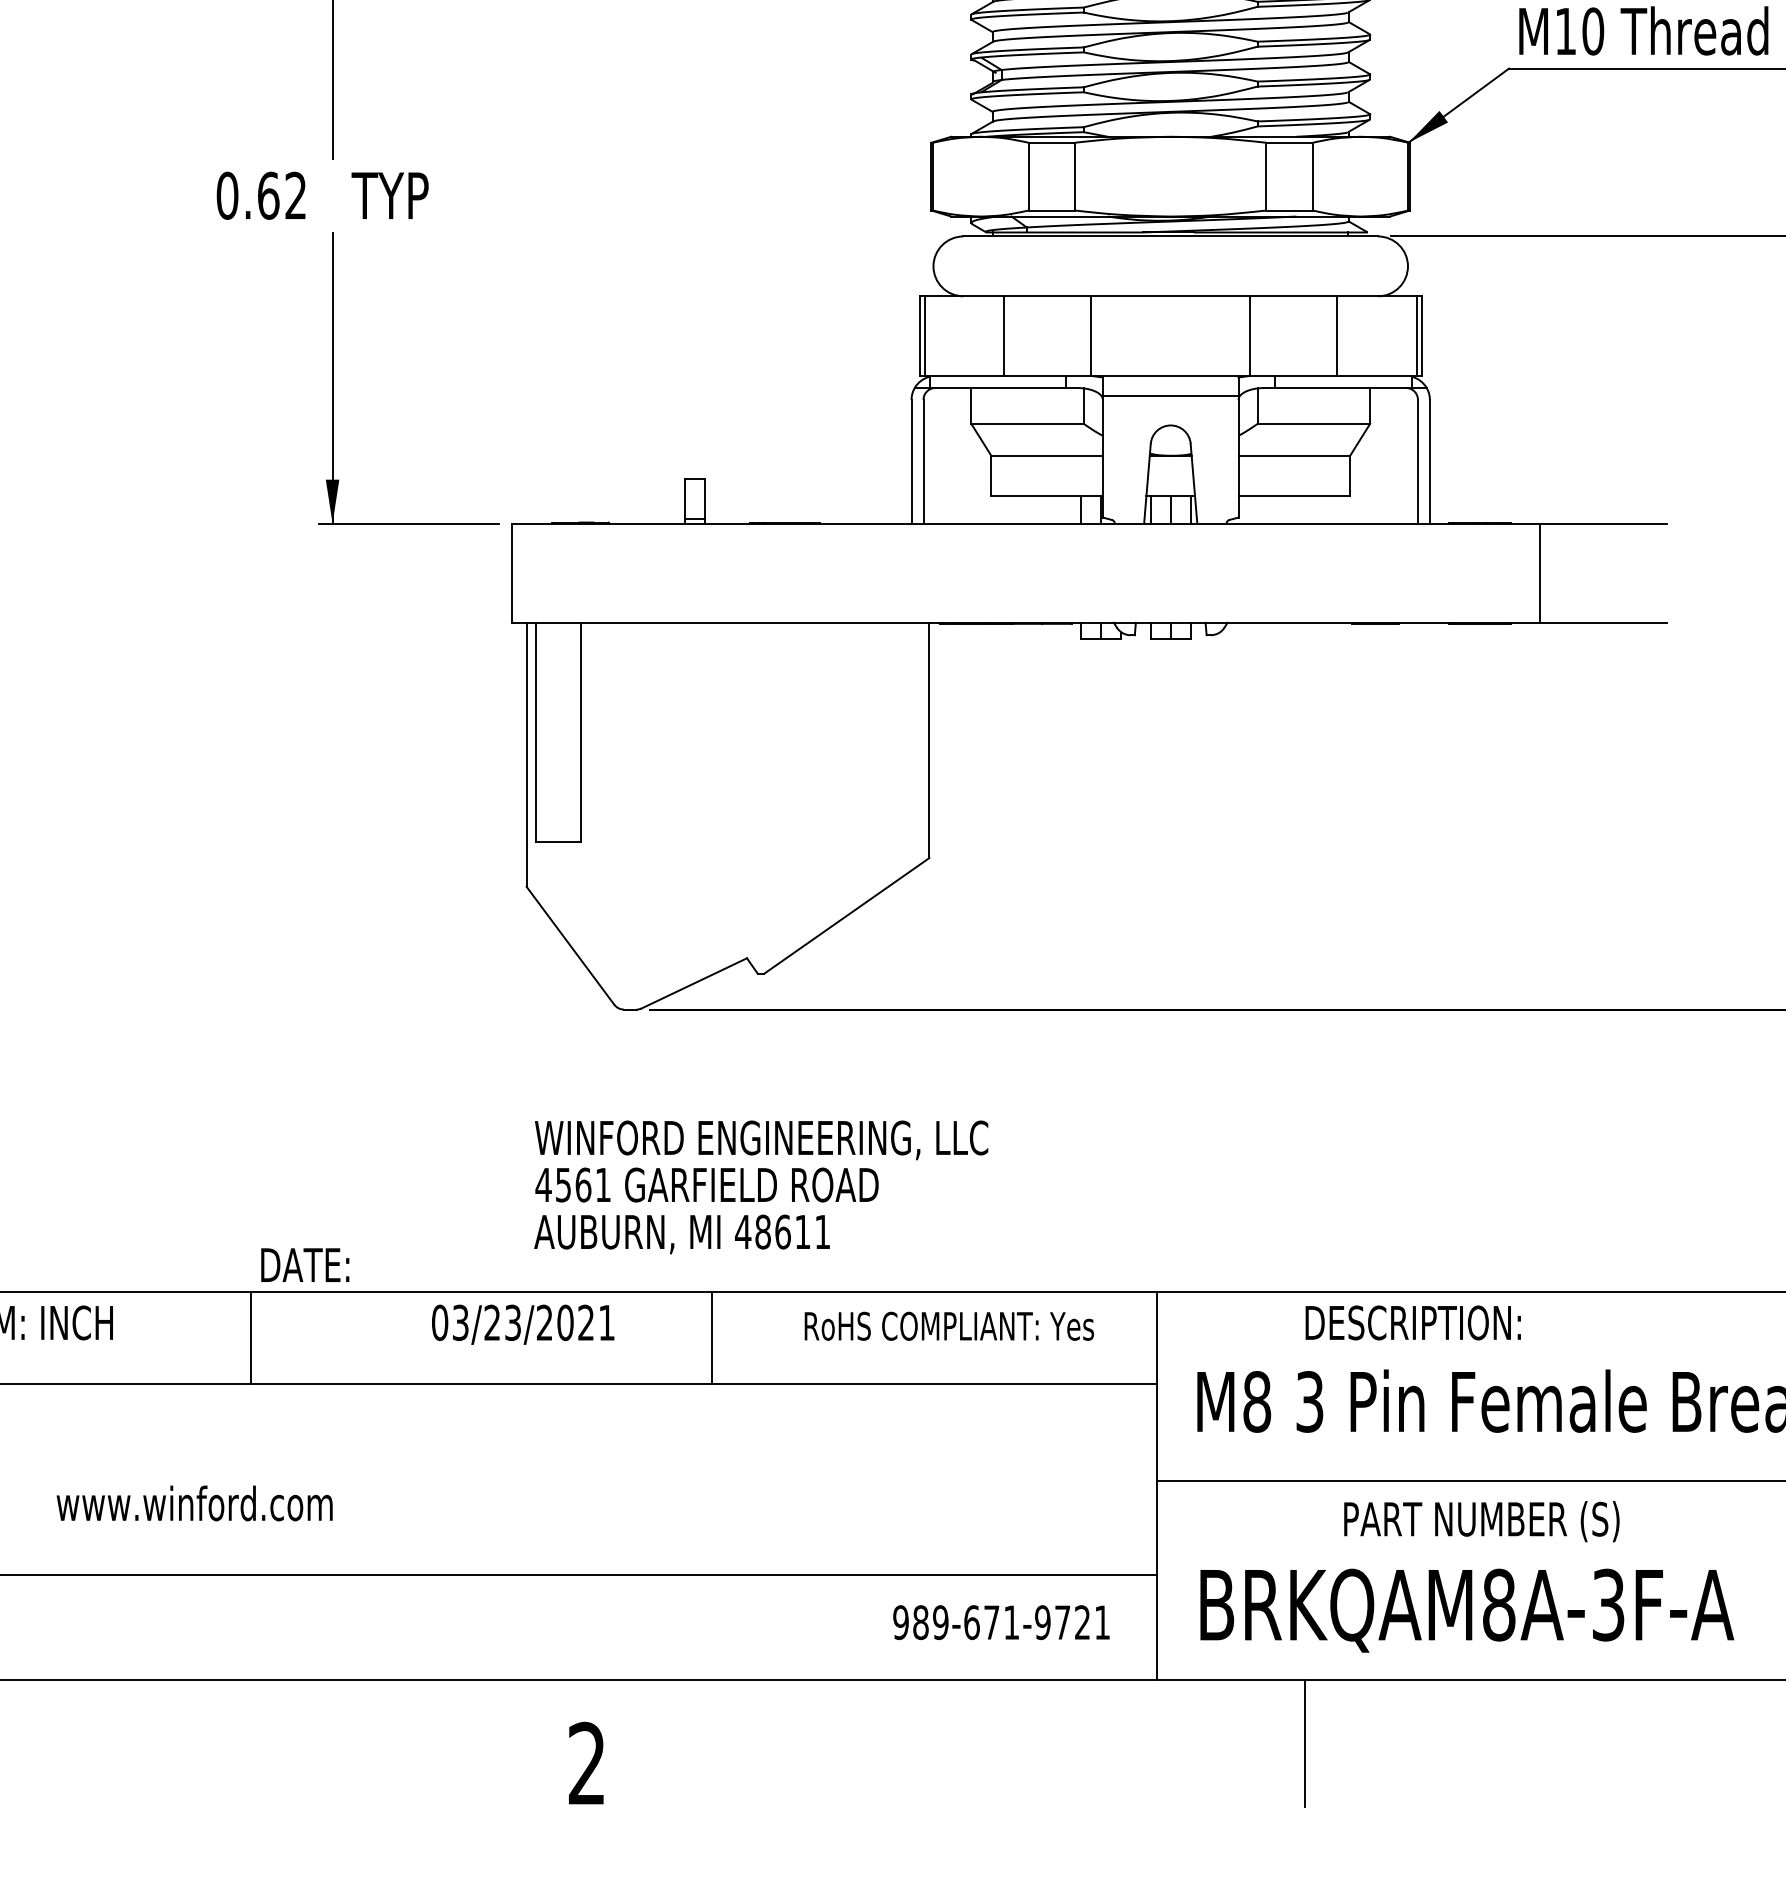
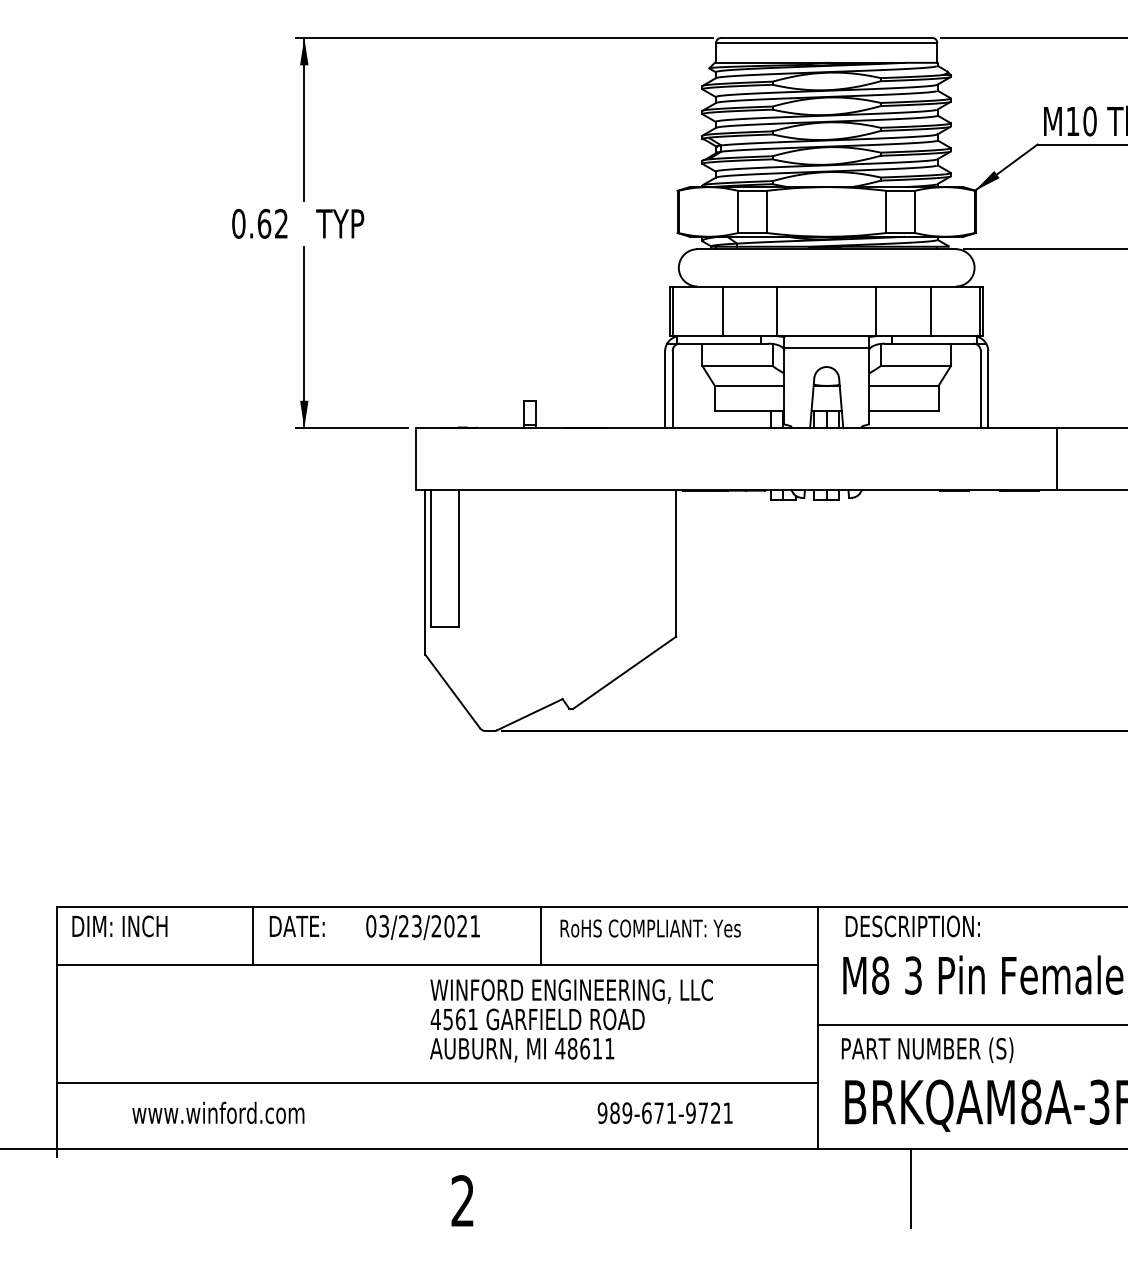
text: (761, 1186) -> (571, 1020), moved
text: (304, 1265) -> (296, 926), moved
text: (1412, 1323) -> (912, 926), moved
text: (948, 1326) -> (650, 928), moved
text: (194, 1502) -> (218, 1112), moved
text: (1481, 1520) -> (927, 1049), moved
text: (1000, 1621) -> (664, 1112), moved

